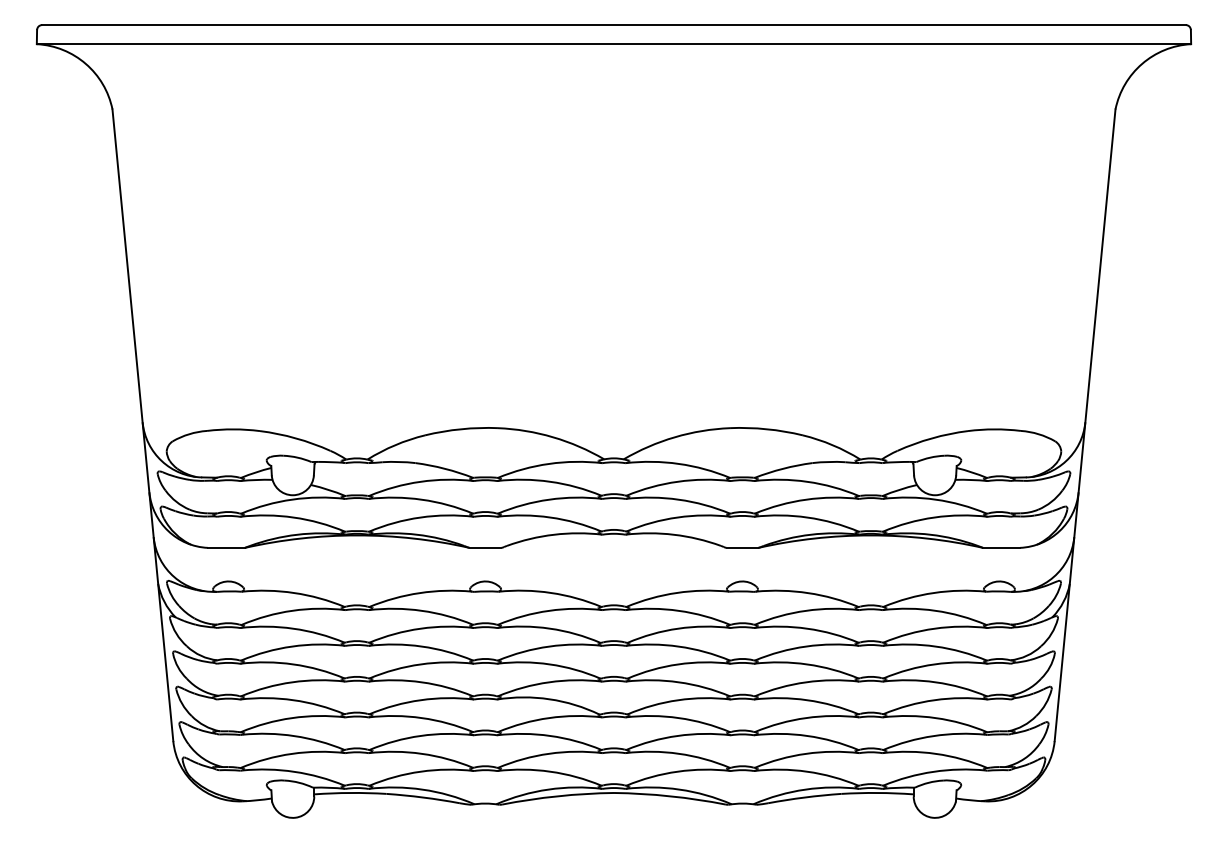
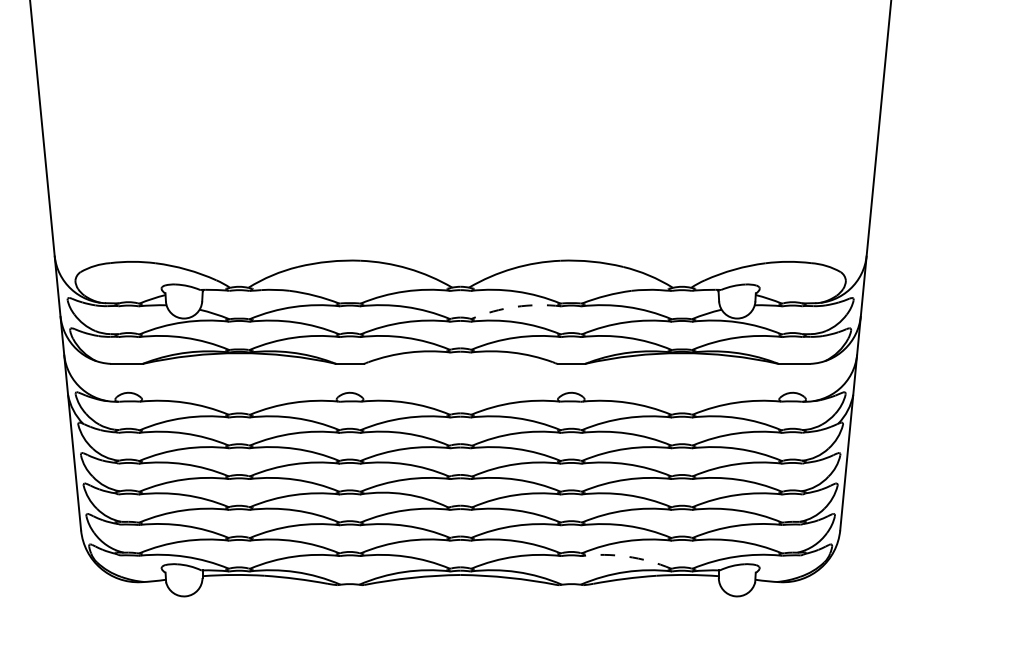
arc: (677, 481) -> (515, 306), solid -> dashed
arc: (807, 771) -> (627, 556), solid -> dashed

